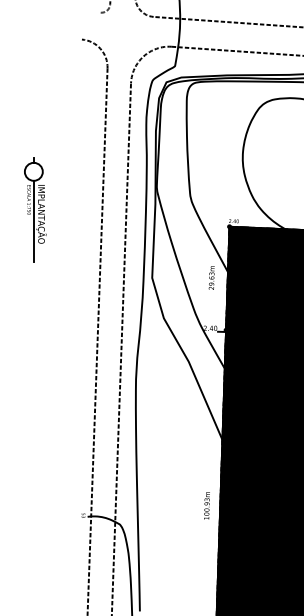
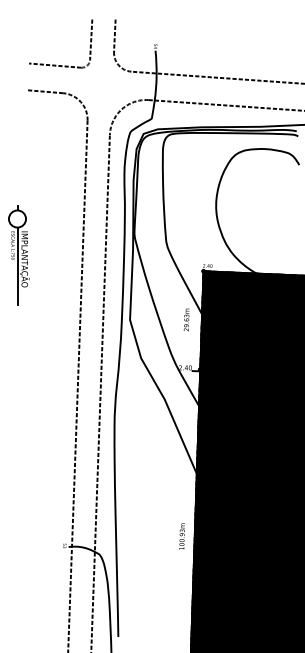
line: (73, 10) -> (55, 65), added
line: (63, 37) -> (45, 91), added

